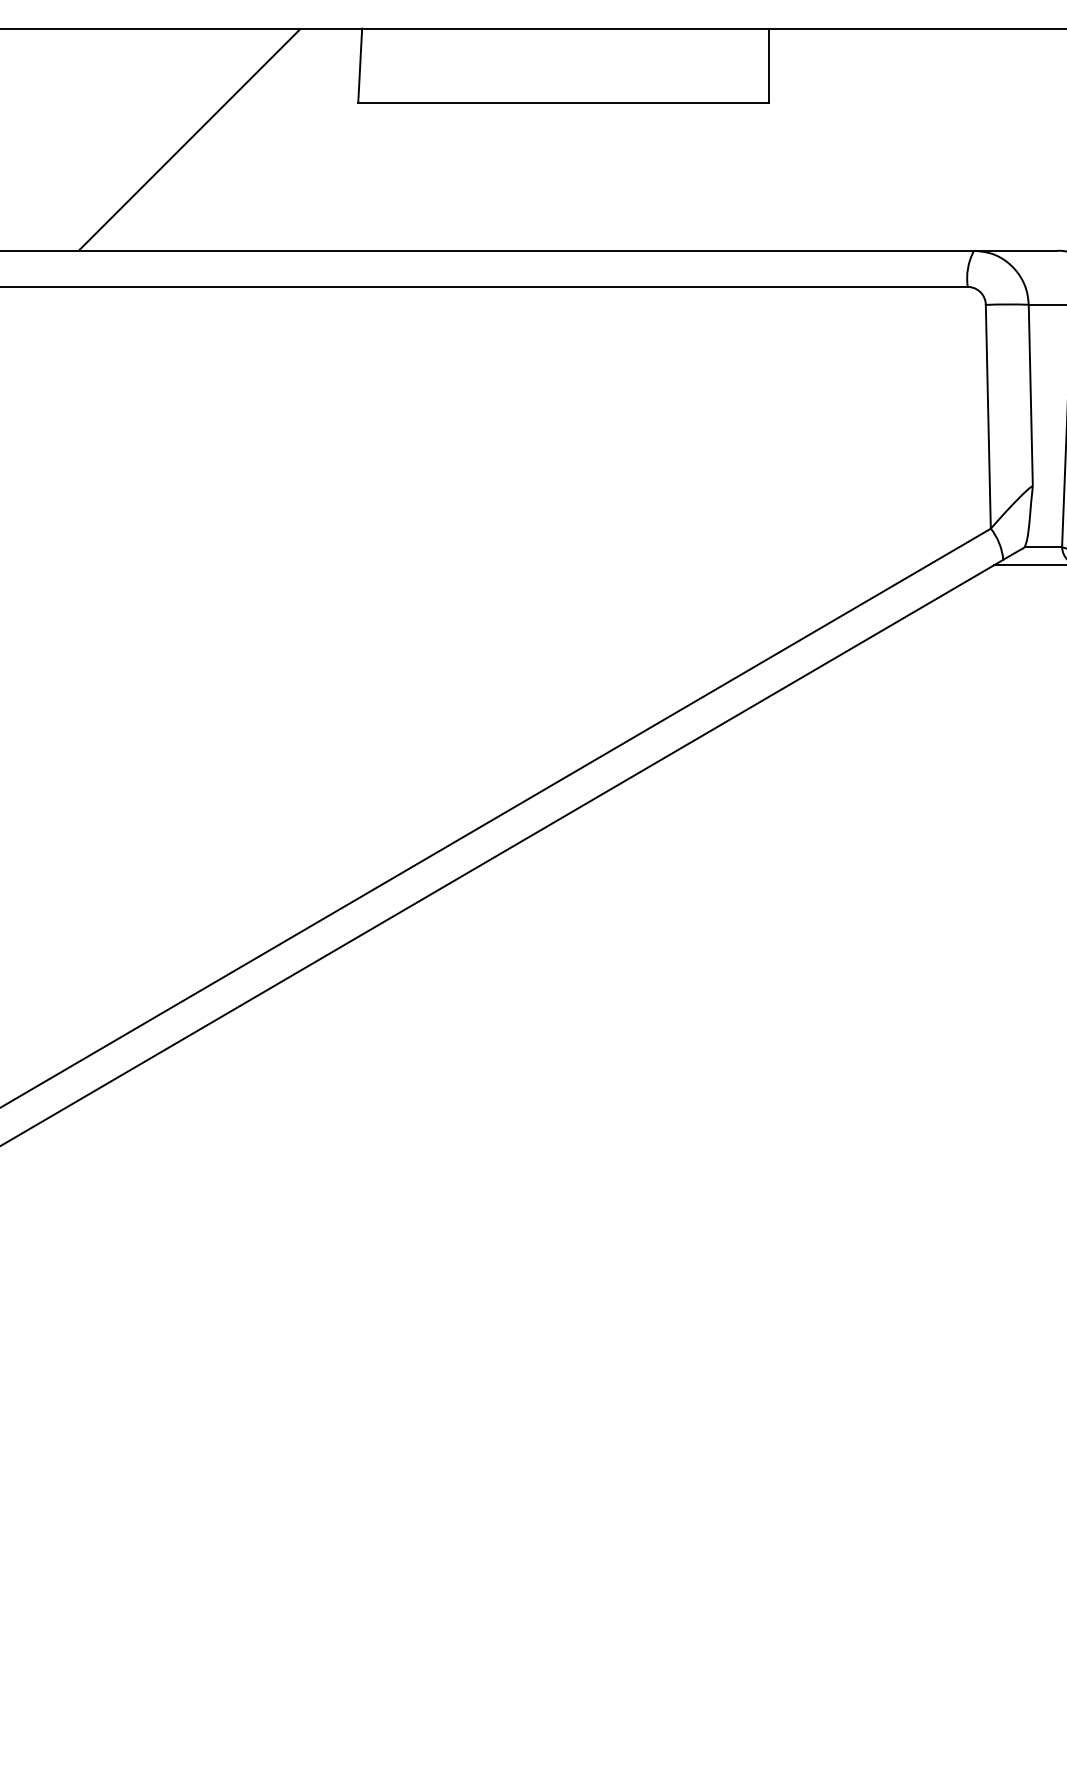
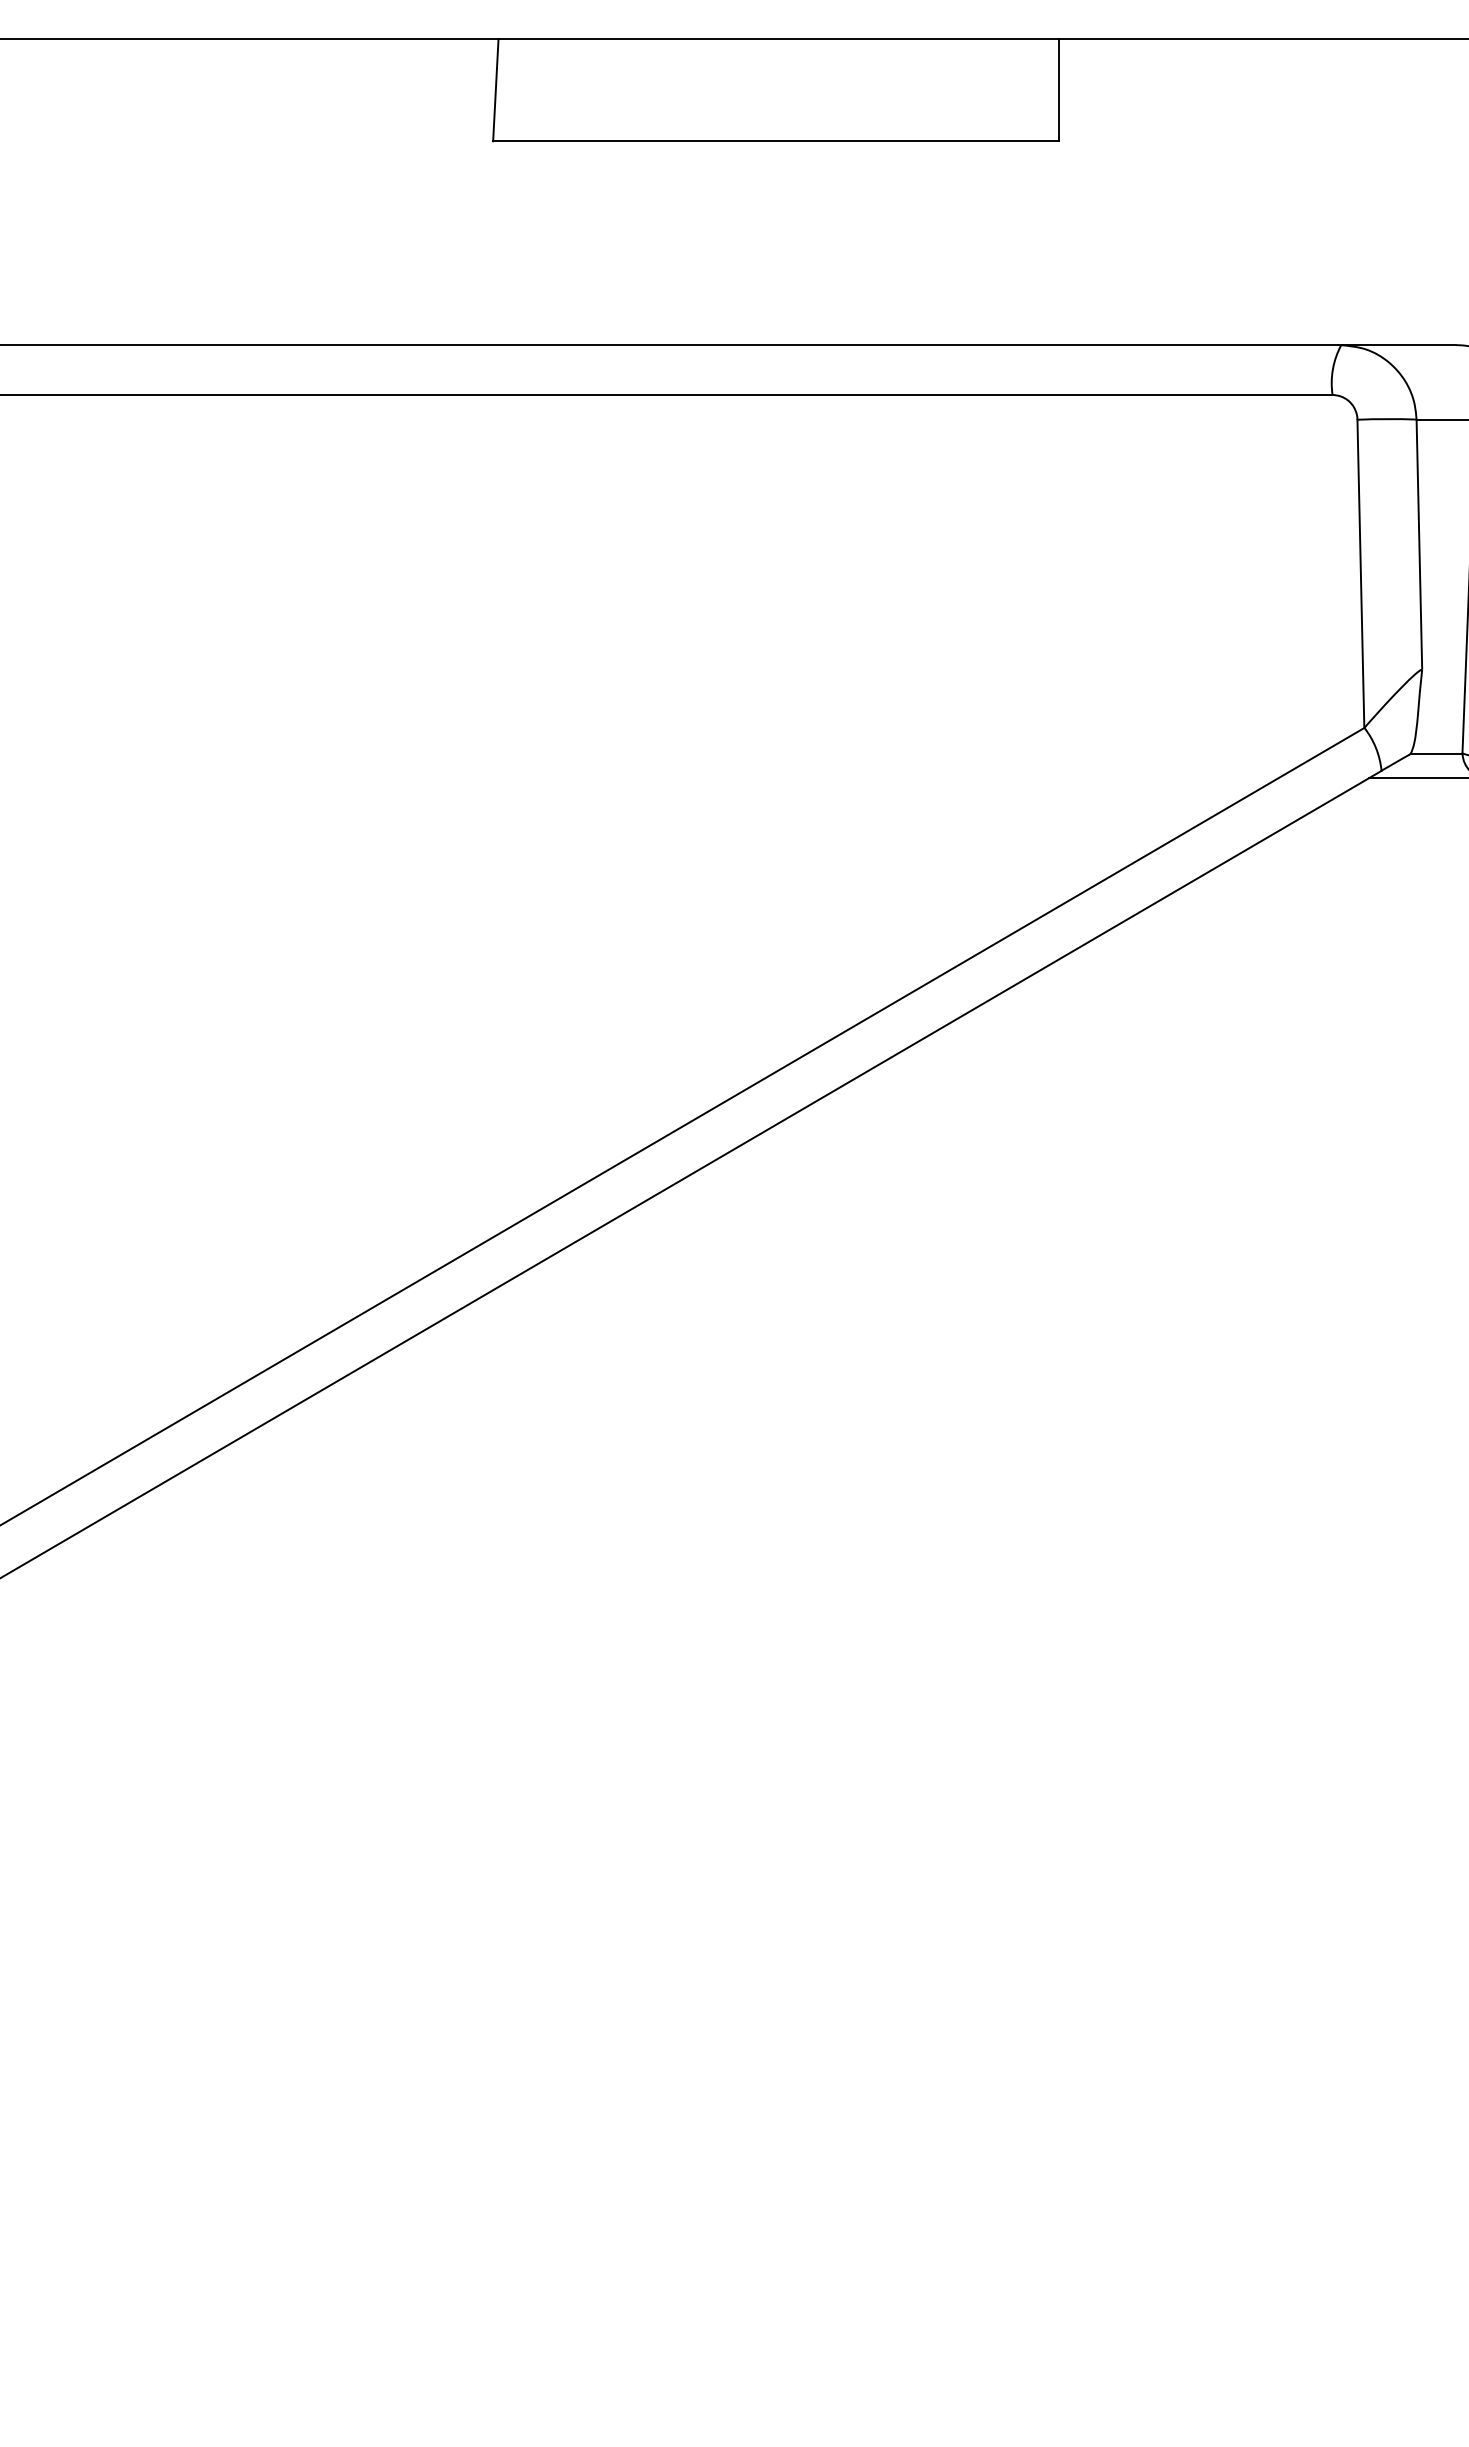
hatch: (190, 139) -> (261, 192), removed

